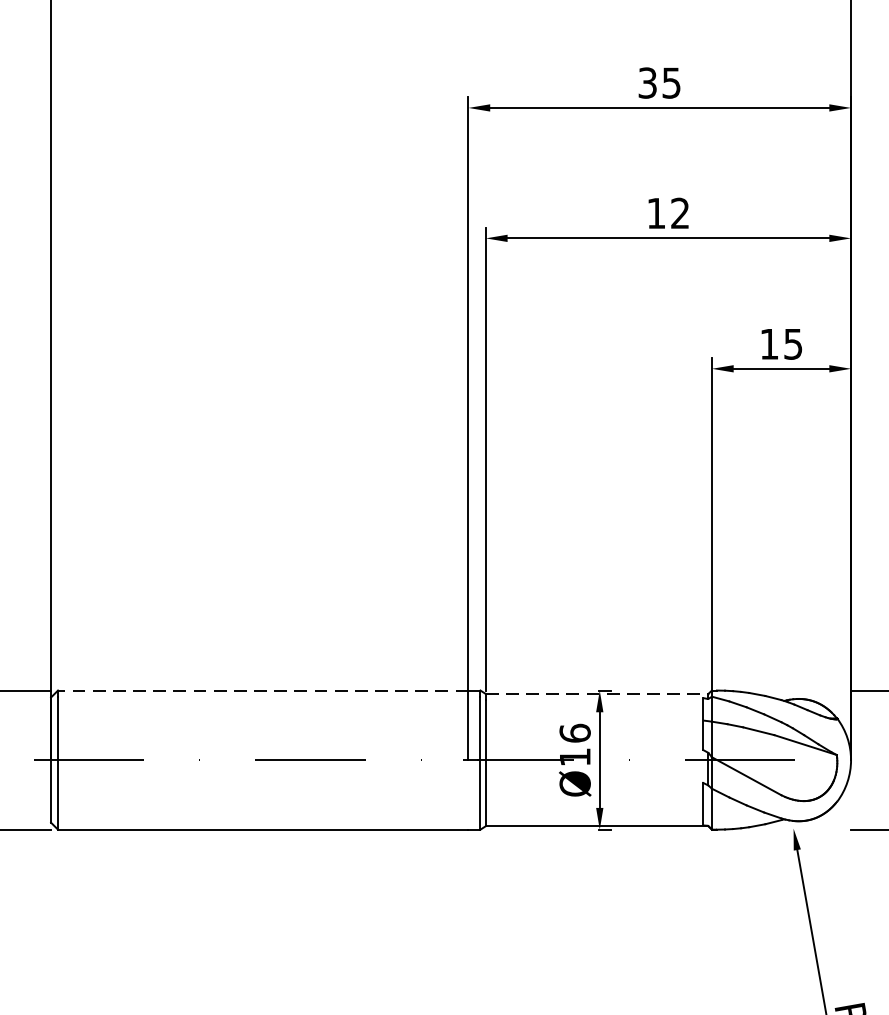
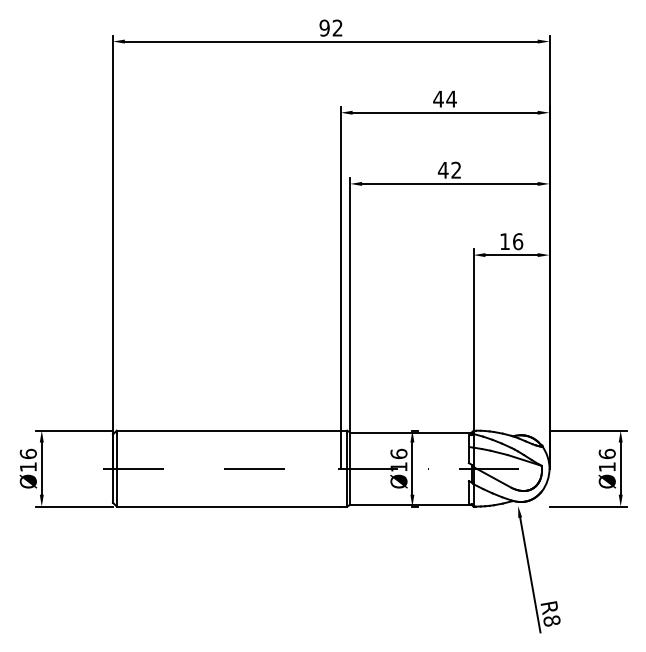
text: (658, 81) -> (444, 98), 35 -> 44
text: (654, 213) -> (442, 170), 12 -> 42
text: (794, 343) -> (518, 241), 15 -> 16
line: (262, 690) -> (228, 430), dashed -> solid
line: (596, 693) -> (410, 432), dashed -> solid

